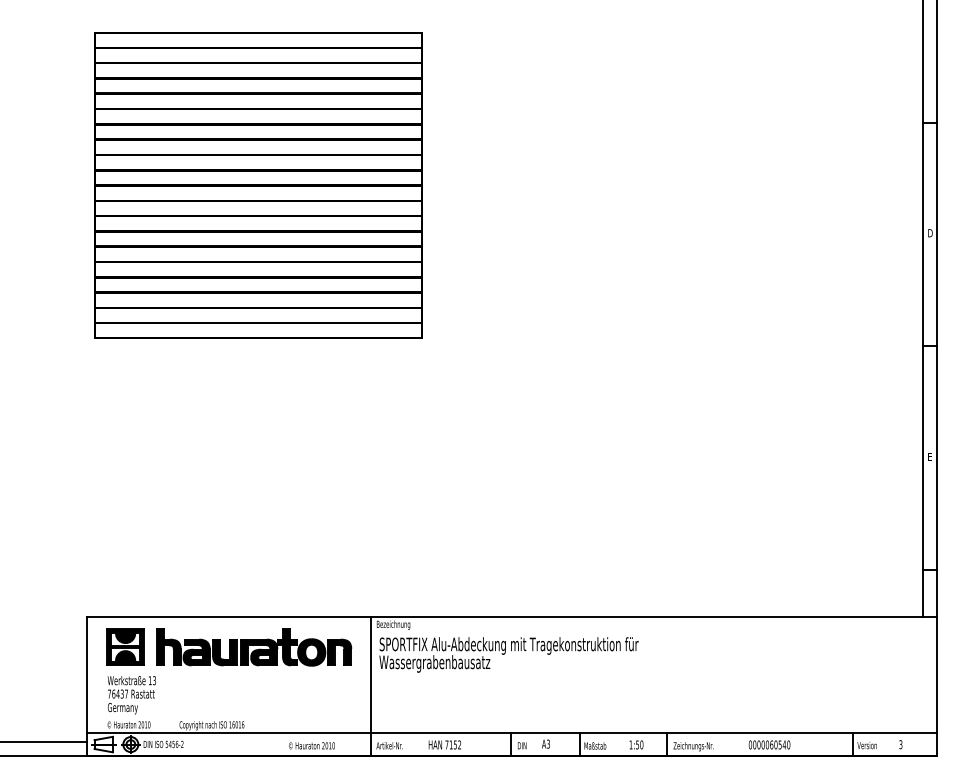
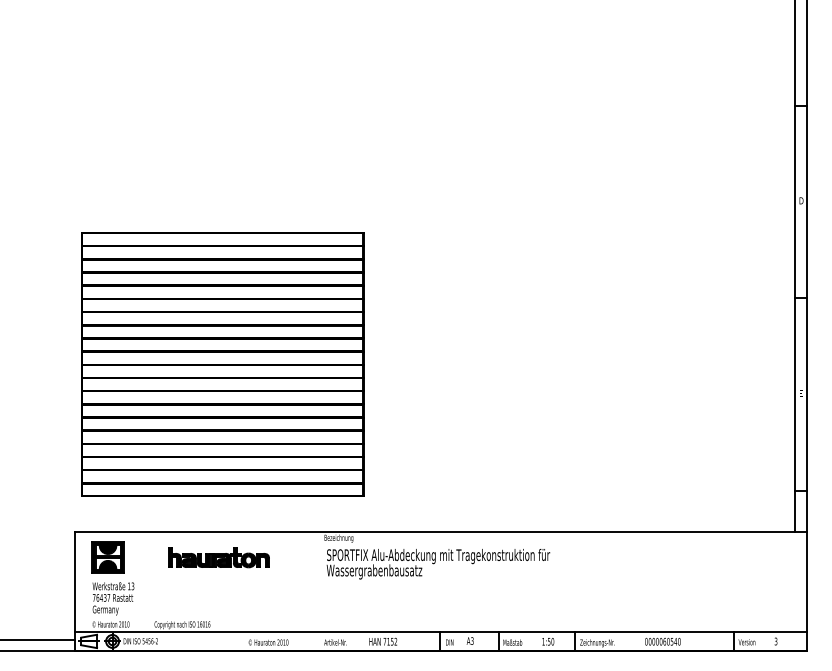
part: (258, 185) -> (222, 364), moved
part: (253, 647) -> (218, 557), size x0.6
line: (371, 686) -> (319, 591), removed

